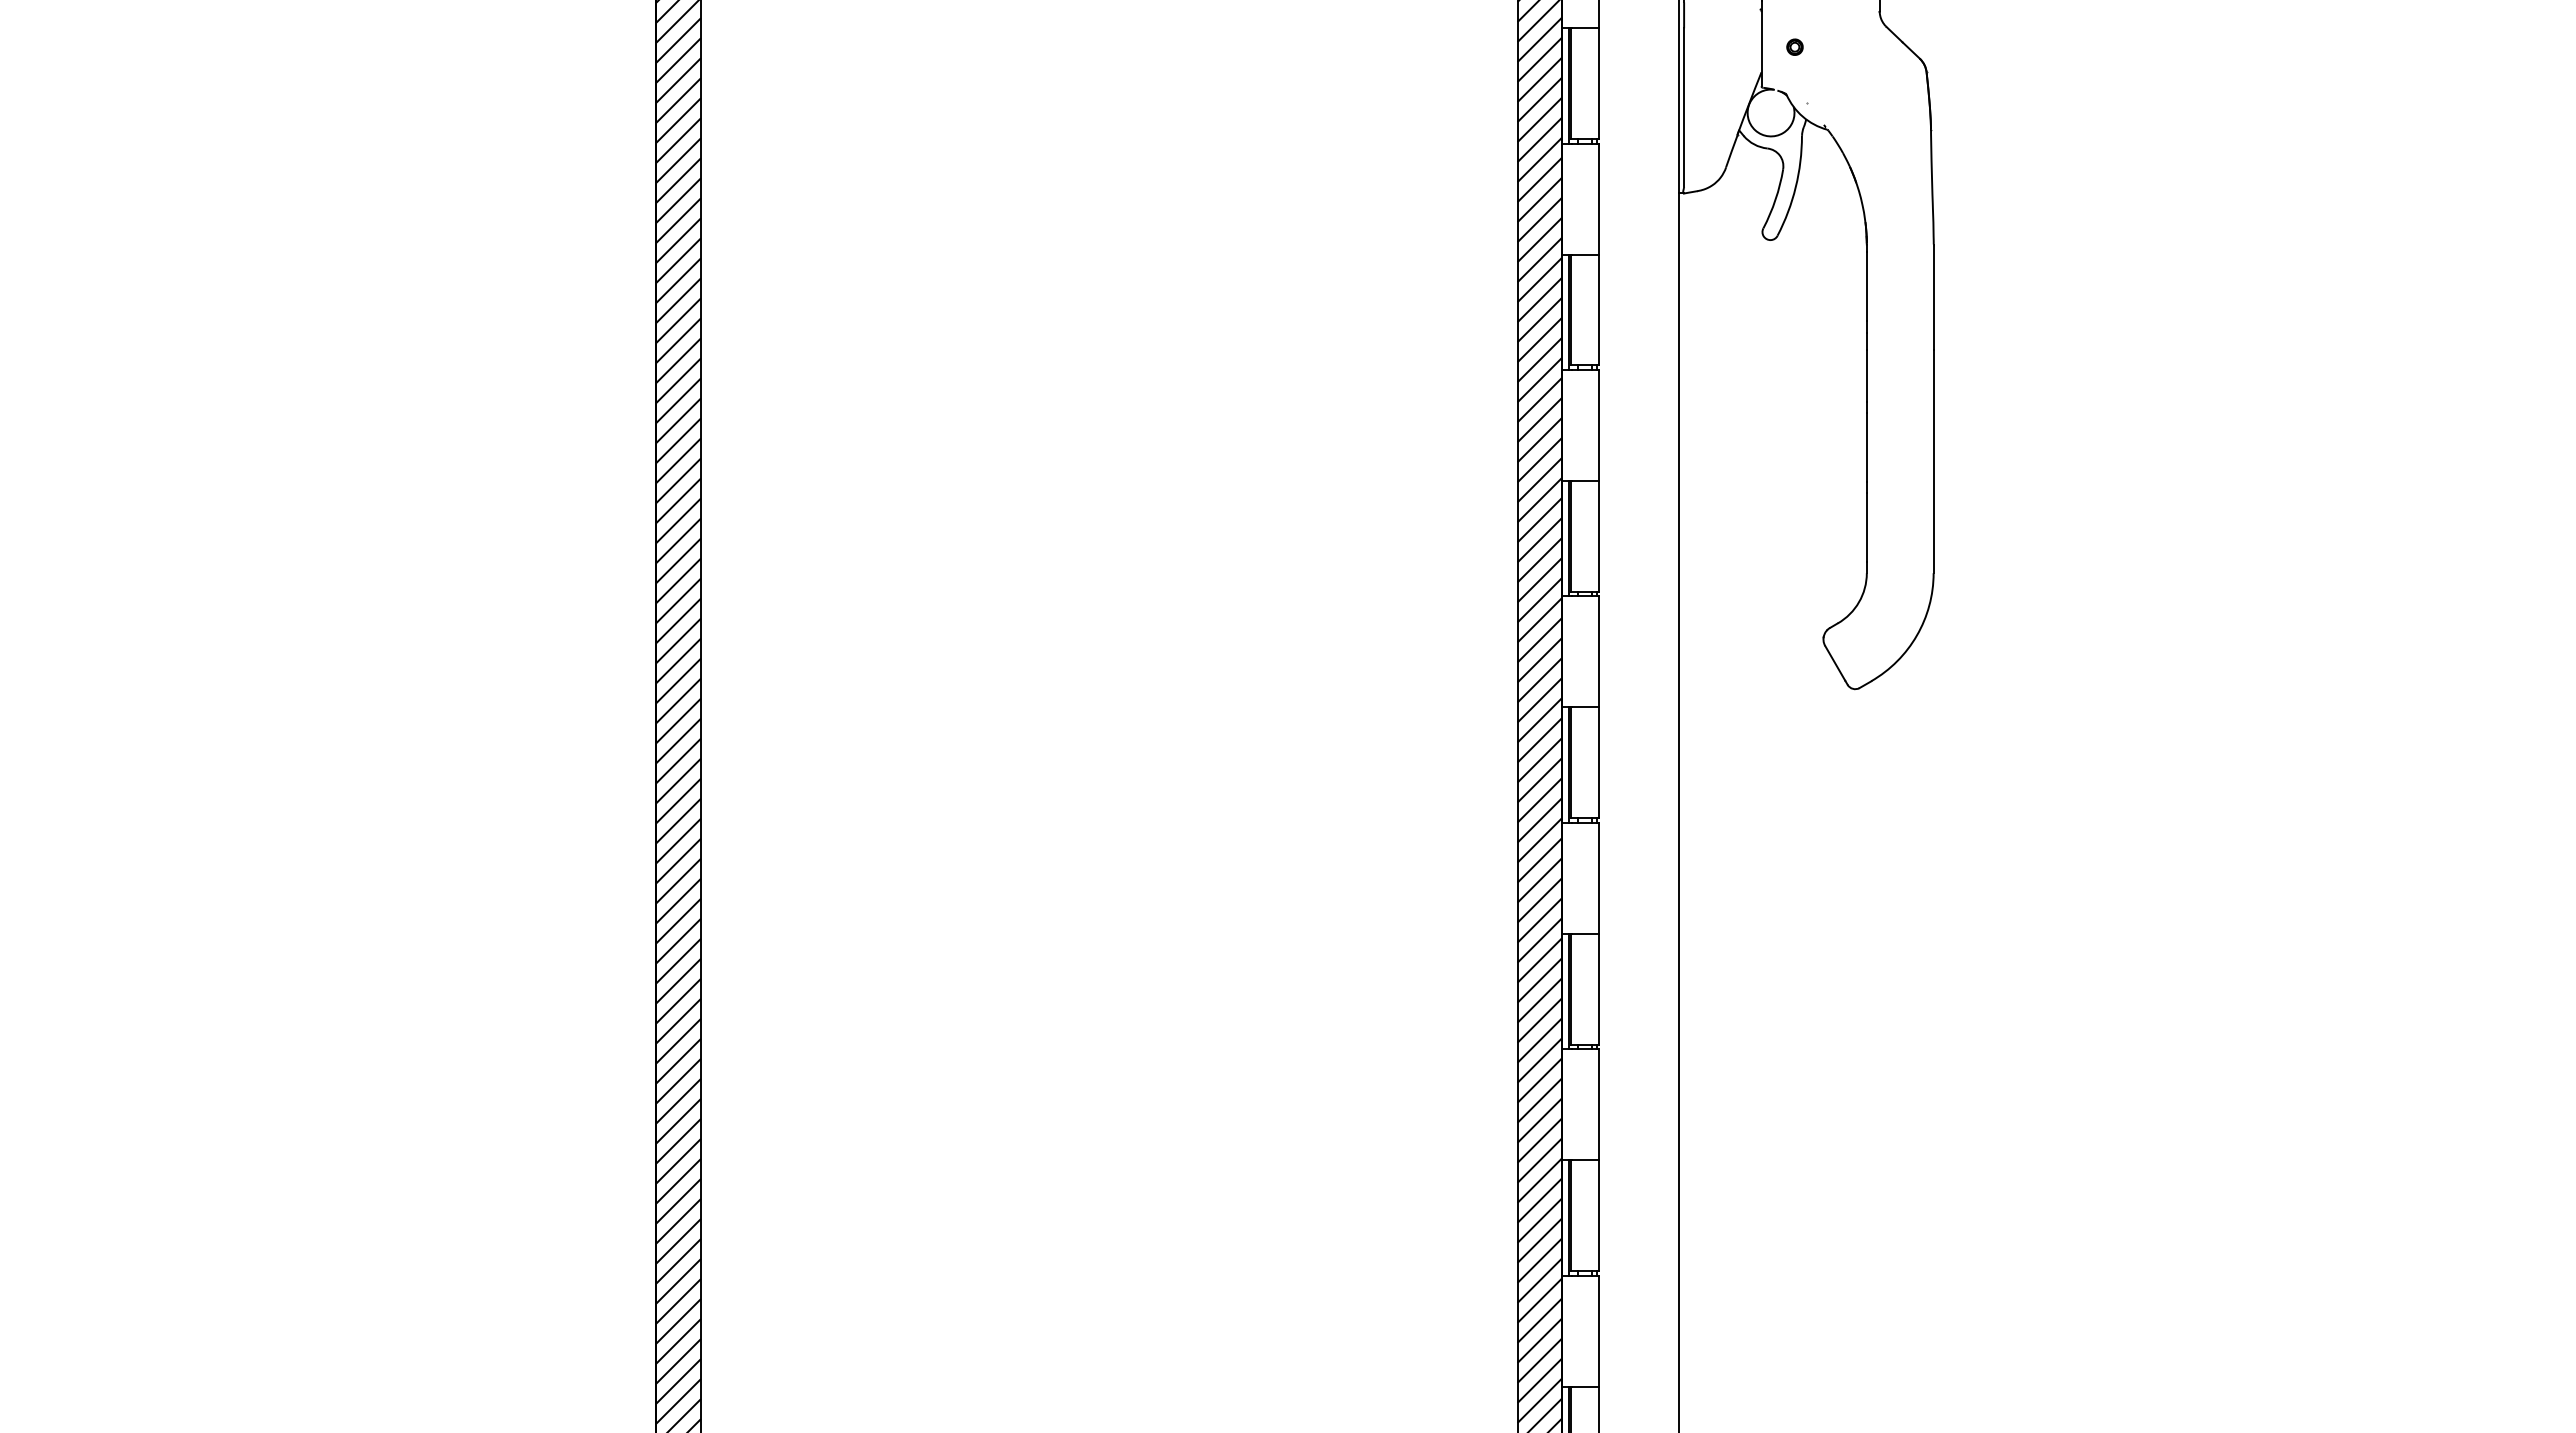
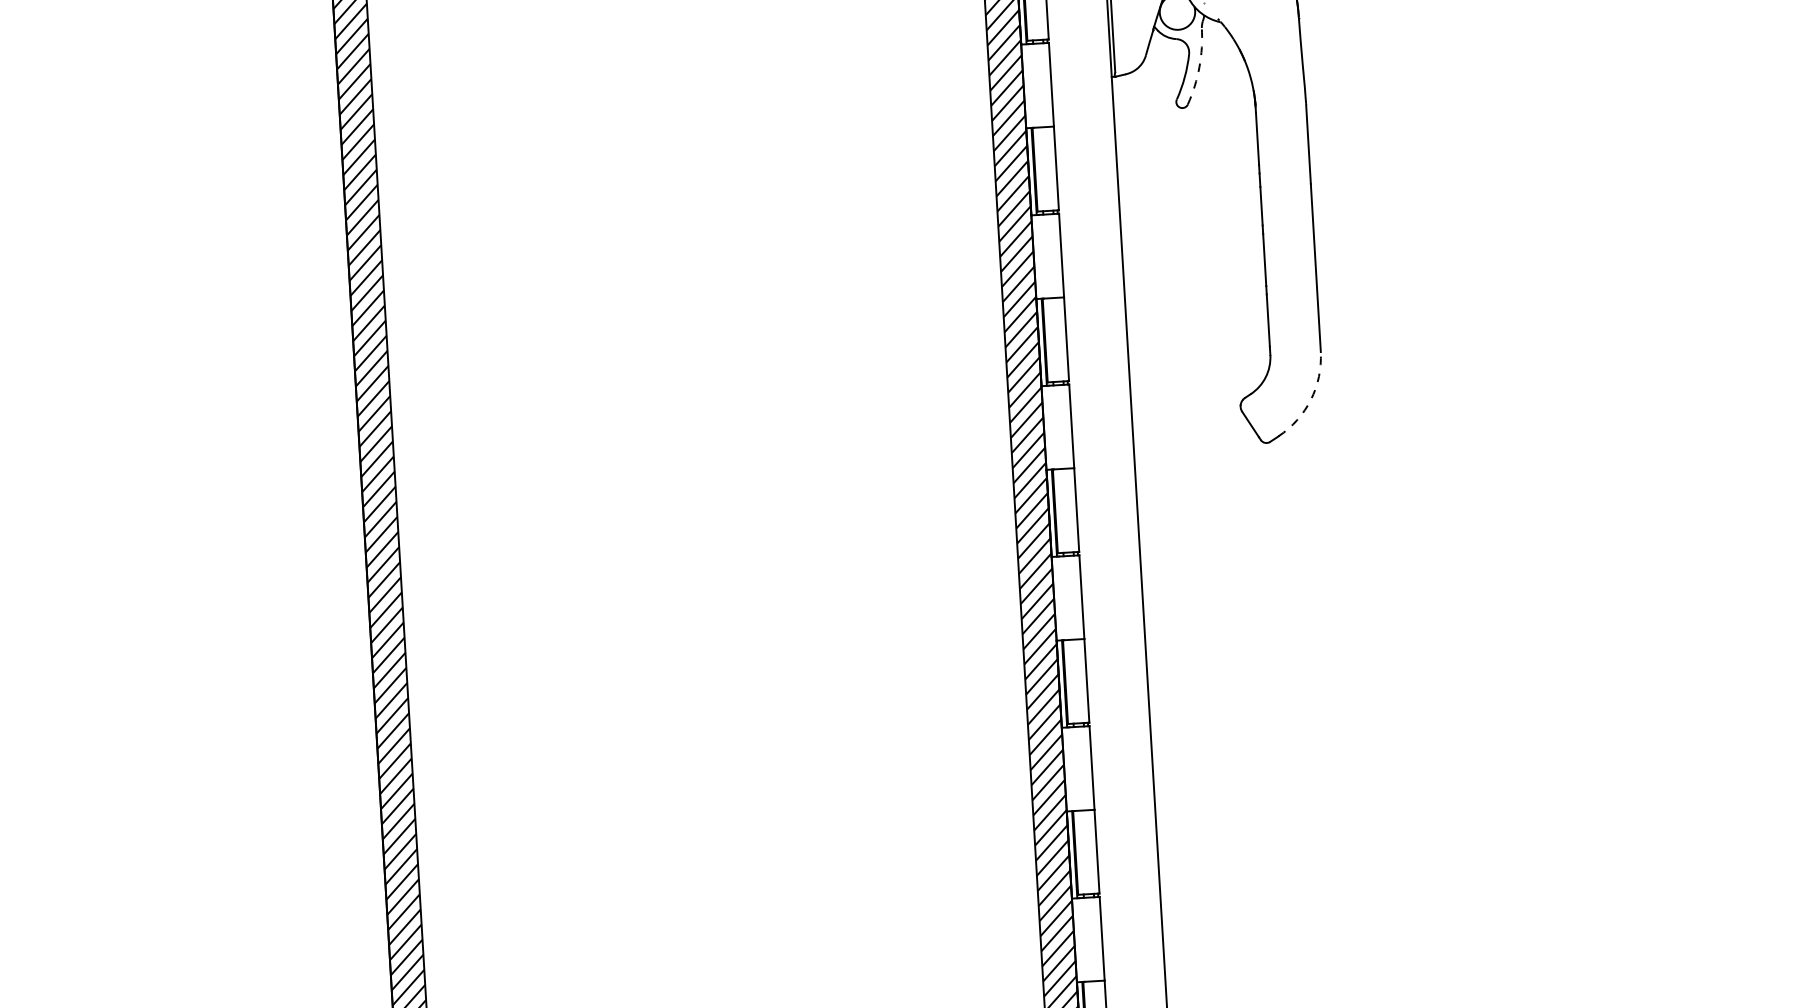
arc: (1795, 187) -> (1199, 67), solid -> dashed
arc: (1916, 635) -> (1310, 399), solid -> dashed

